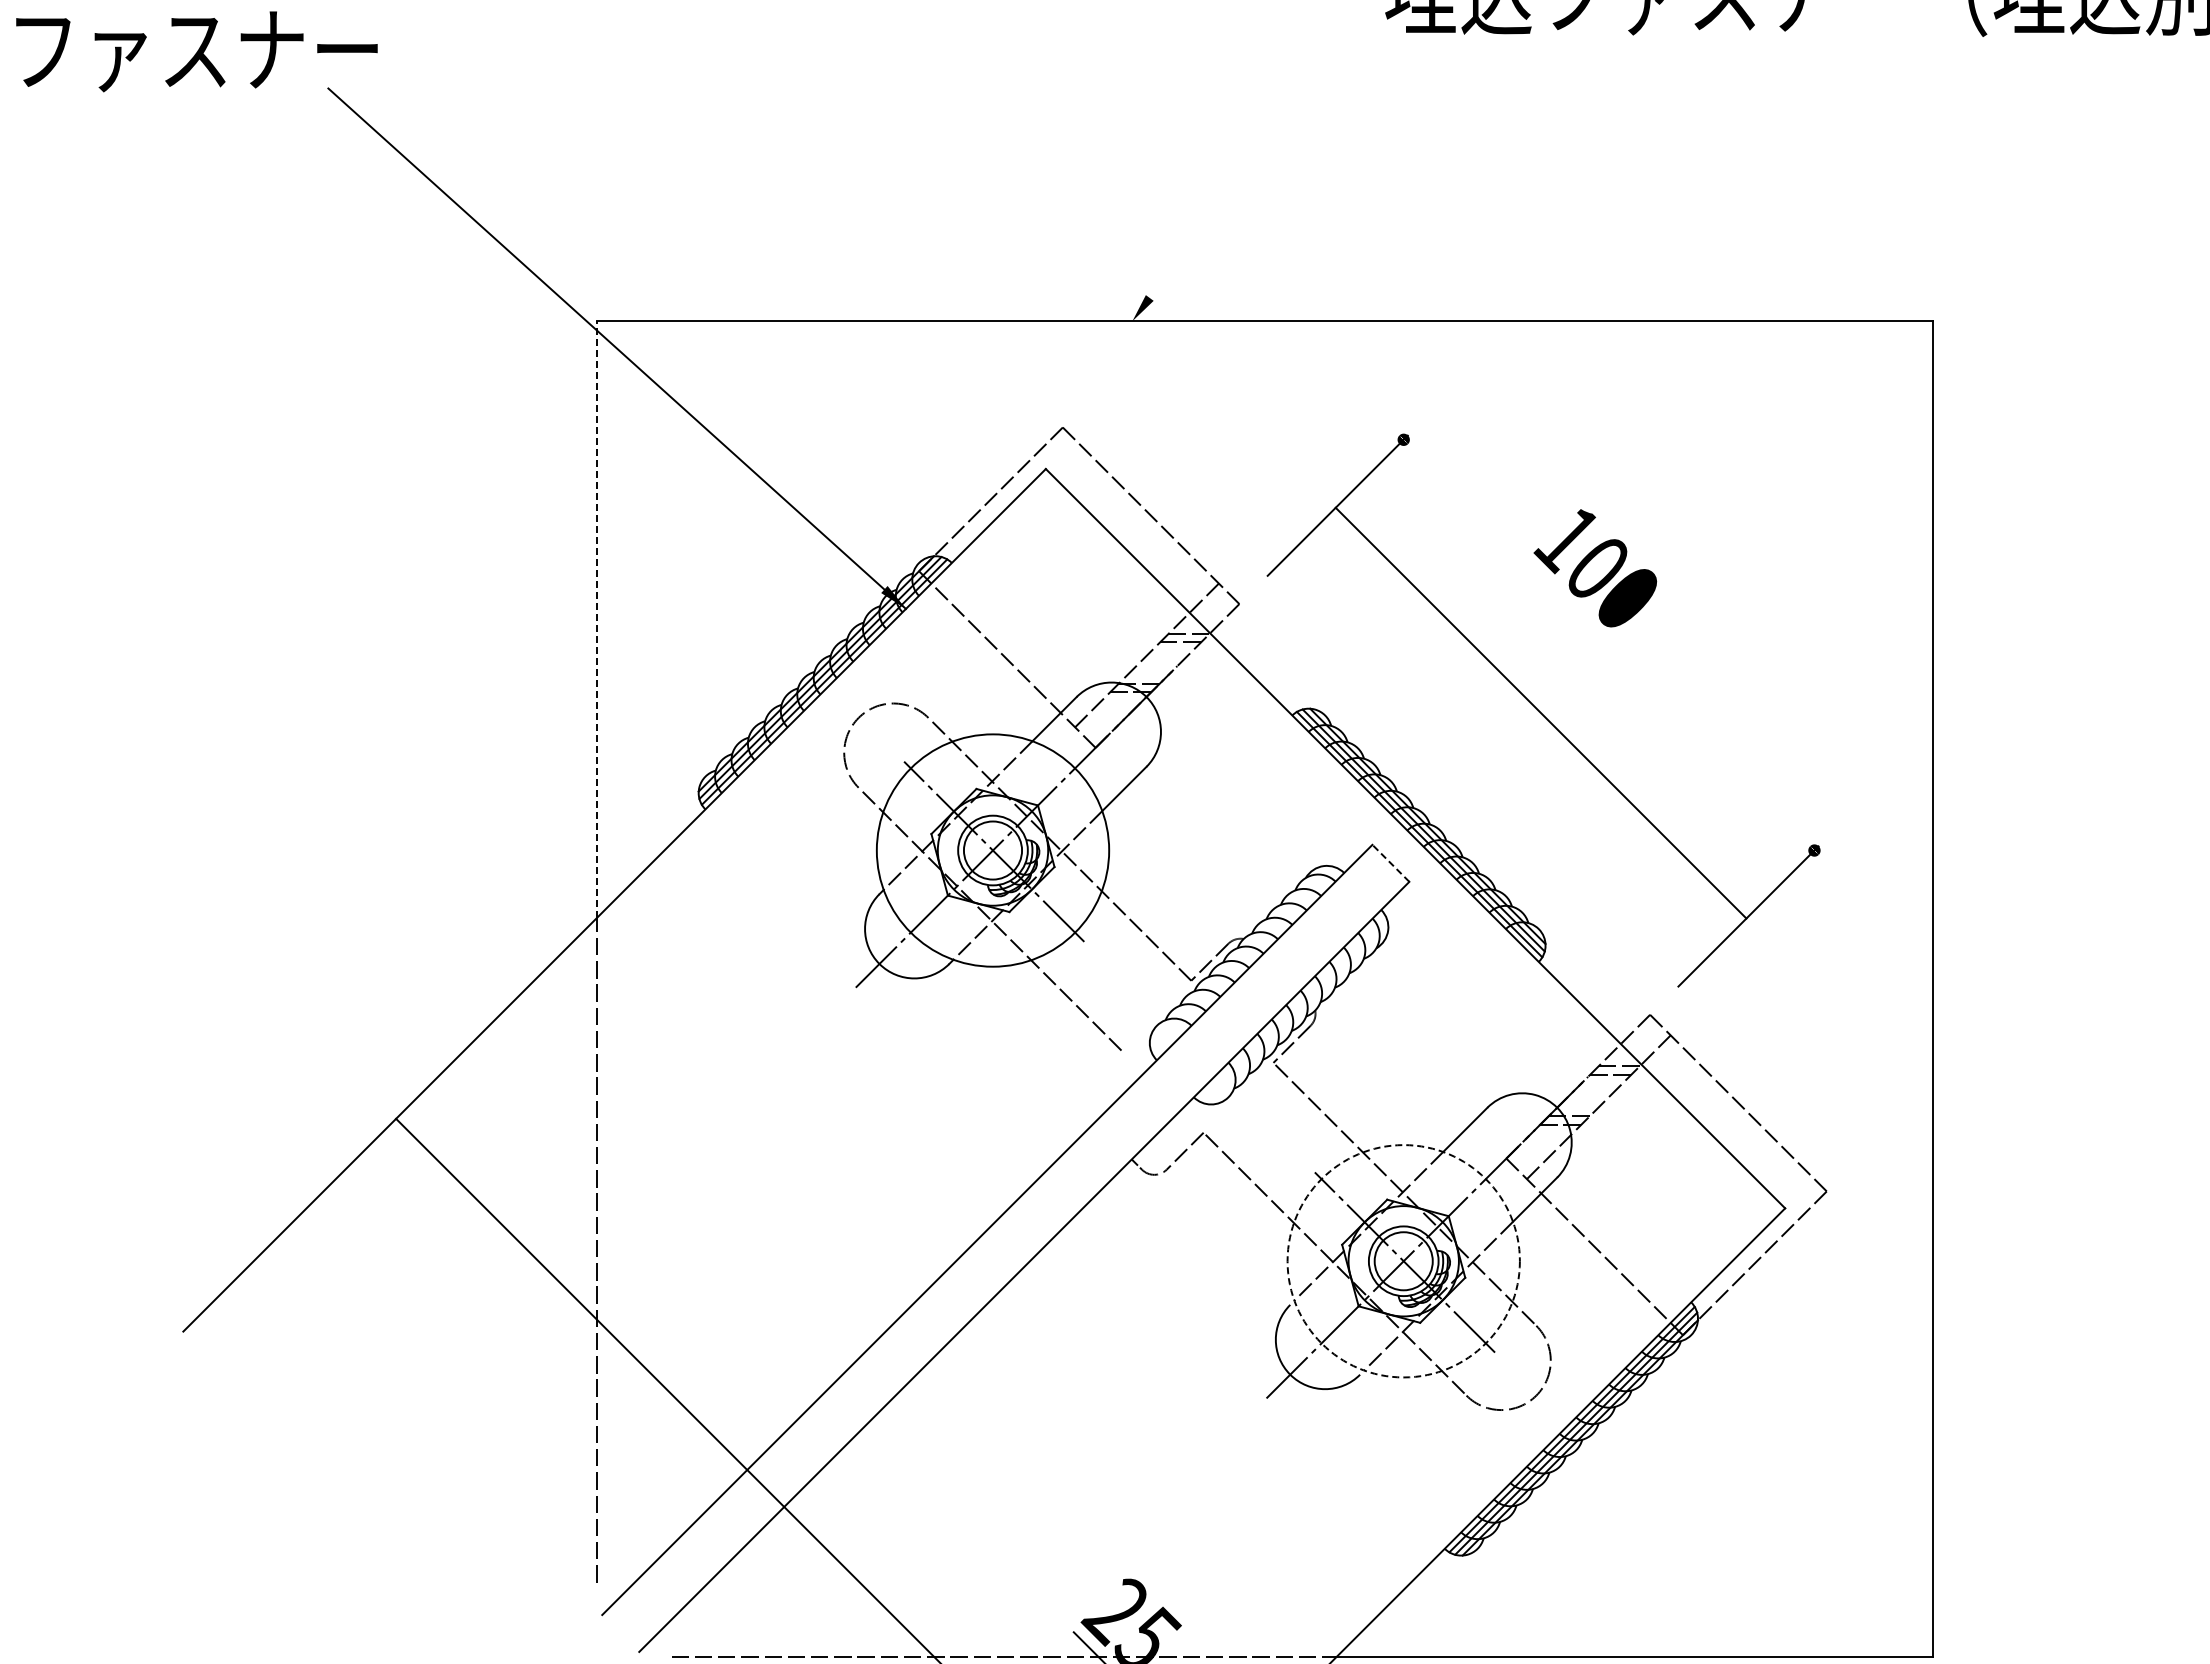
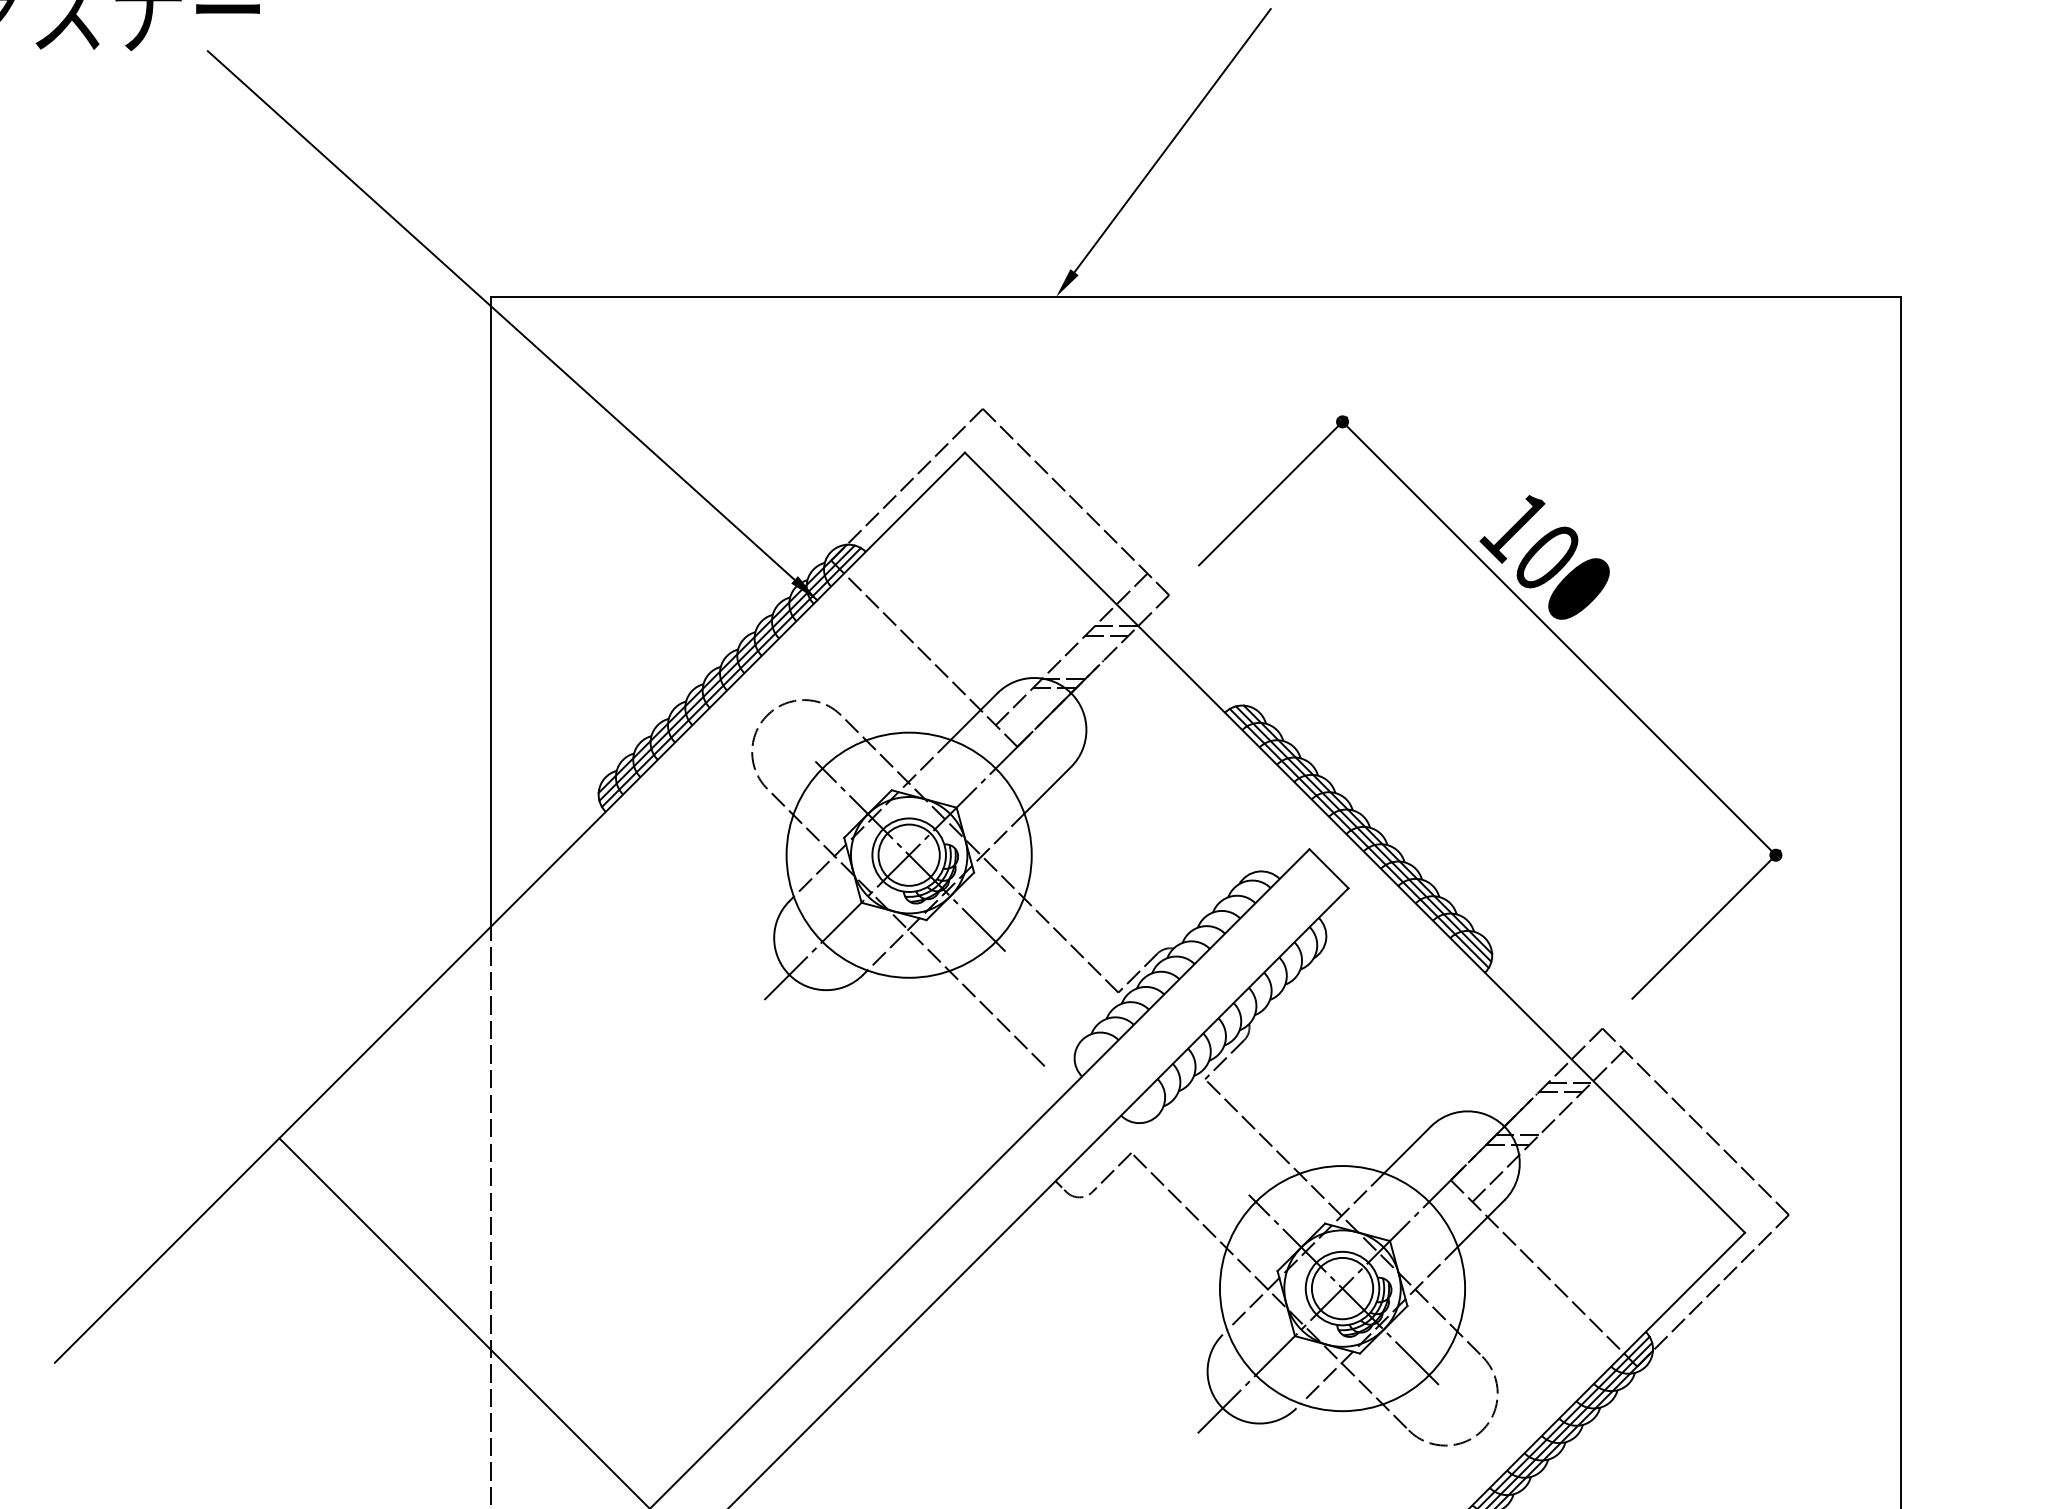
line: (1242, 172) -> (1172, 139), added
line: (596, 619) -> (490, 611), dashed -> solid
line: (1540, 712) -> (1558, 637), moved
line: (1390, 863) -> (1328, 868), dashed -> solid
circle: (1403, 1261) -> (1342, 1288), dashed -> solid

